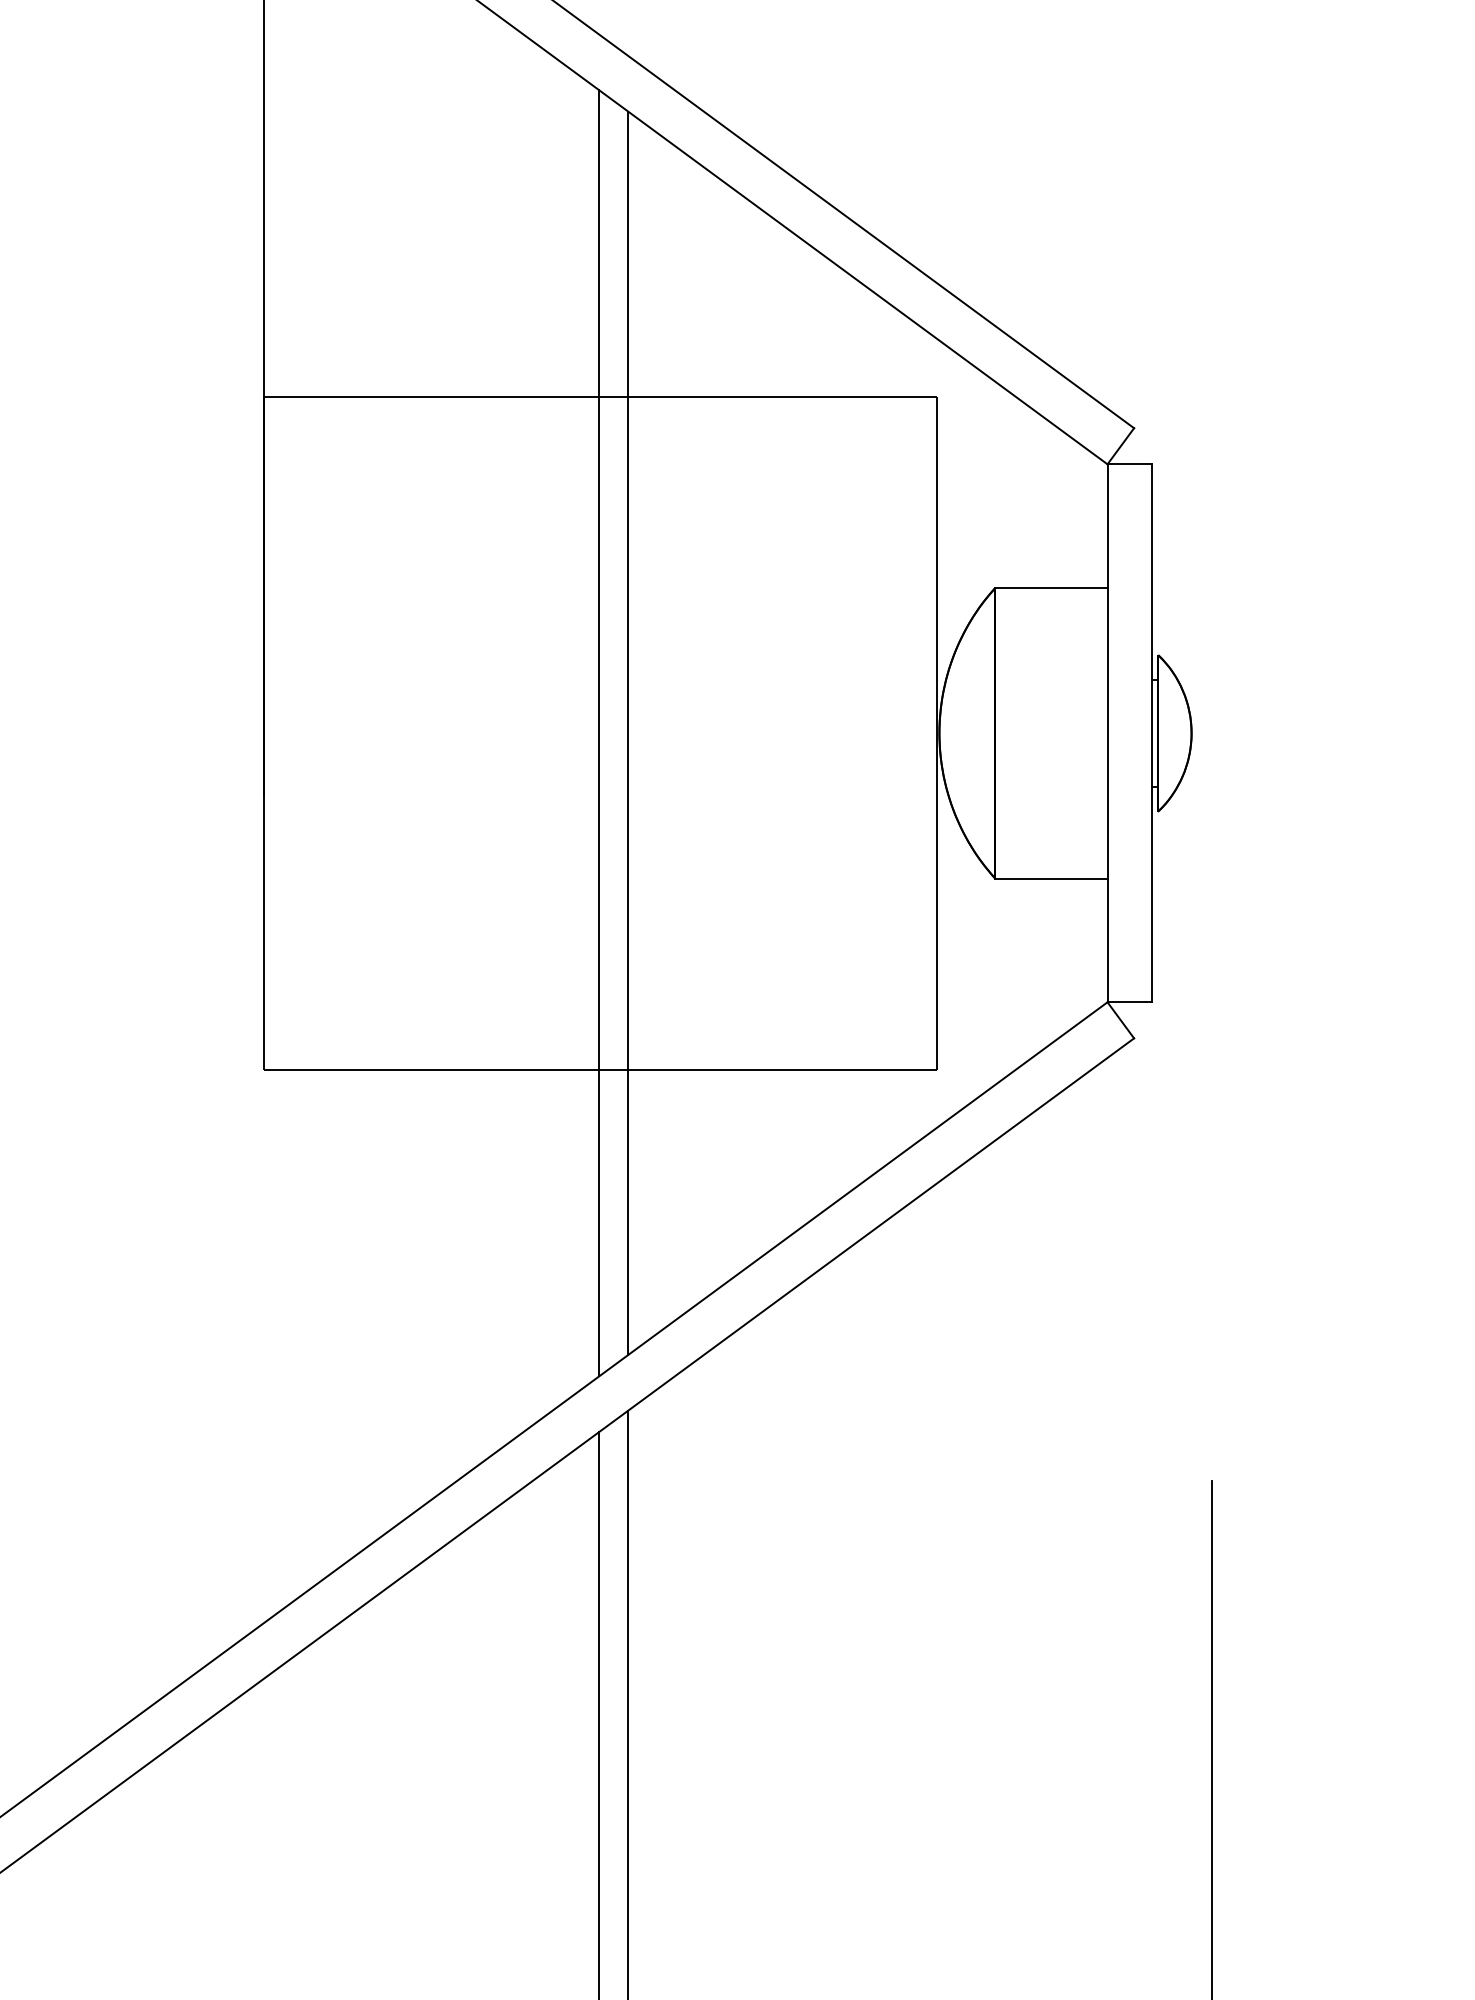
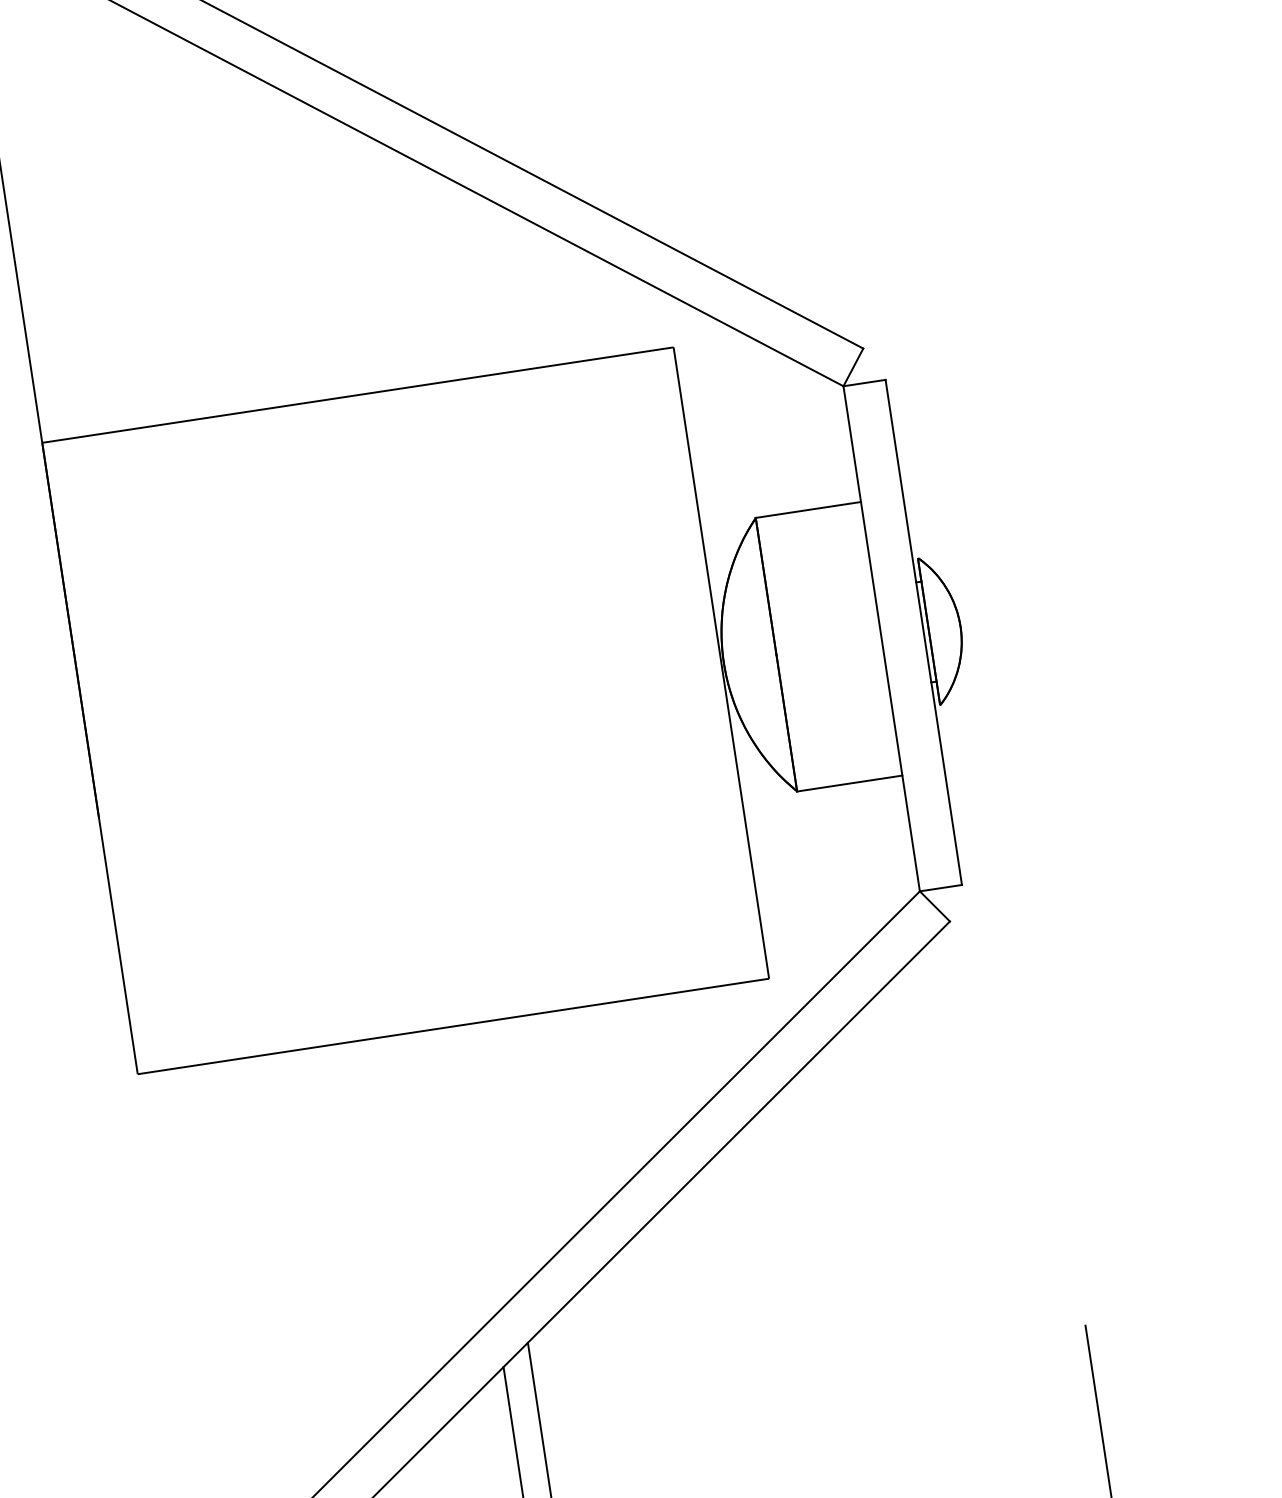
line: (628, 732) -> (431, 706), removed
line: (599, 733) -> (404, 711), removed

